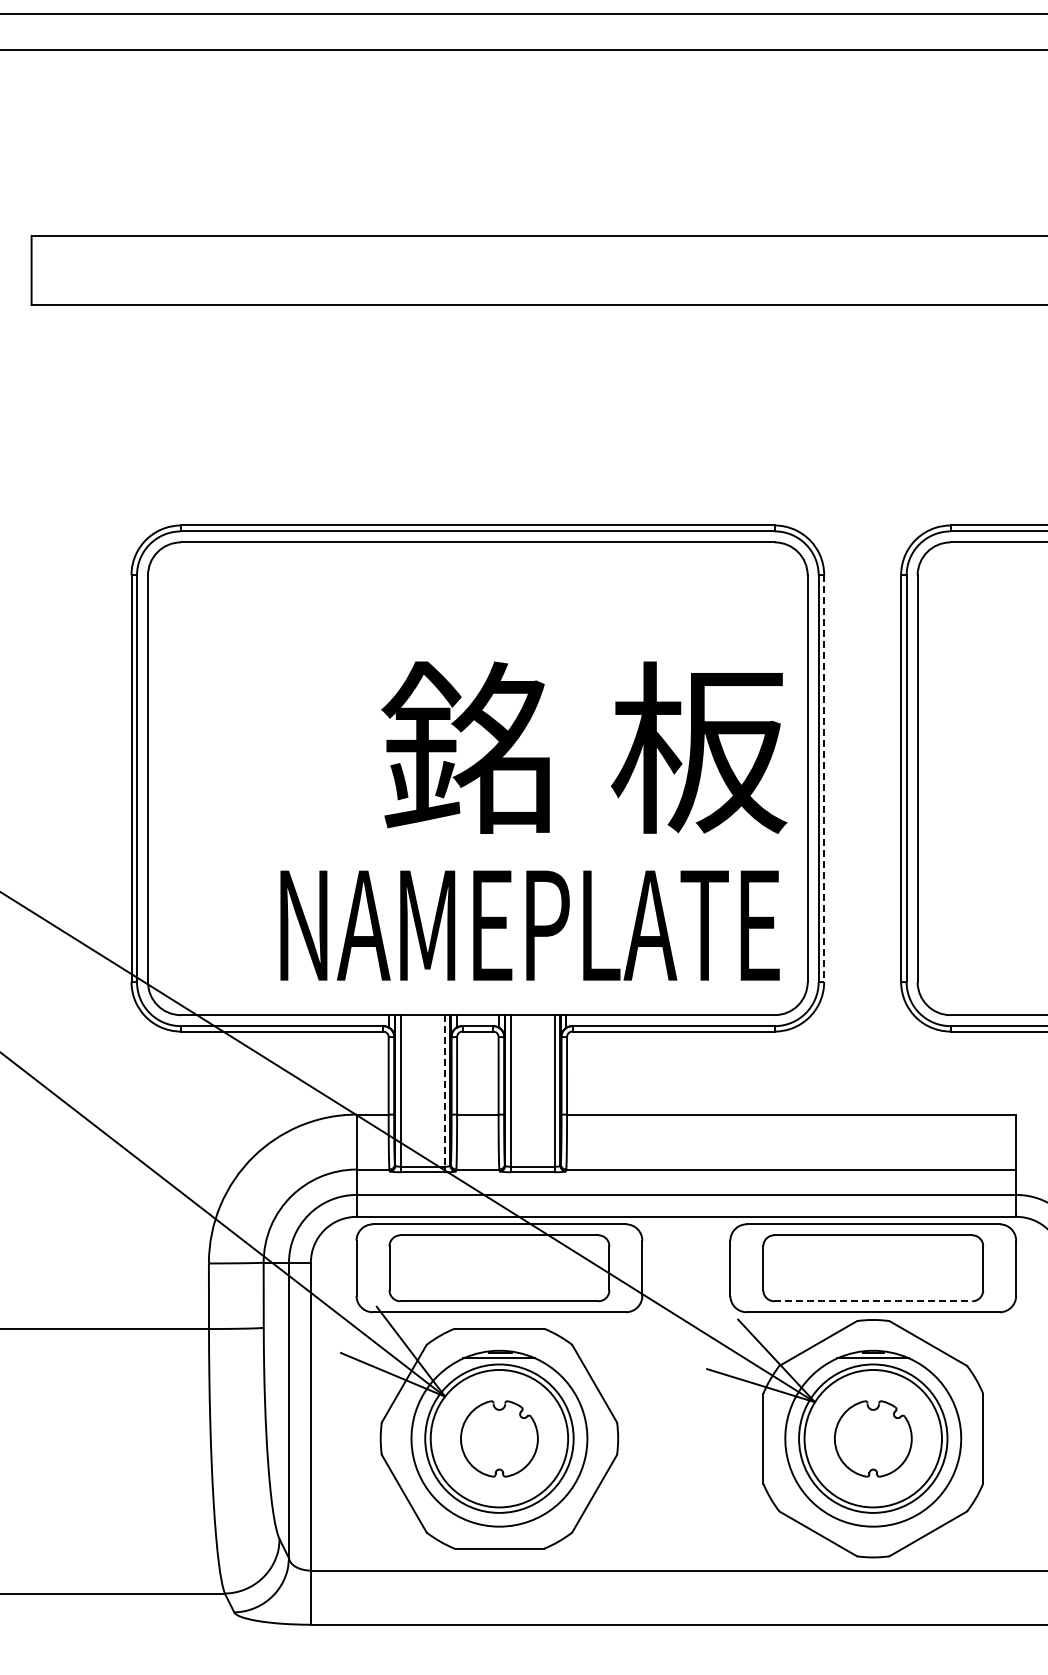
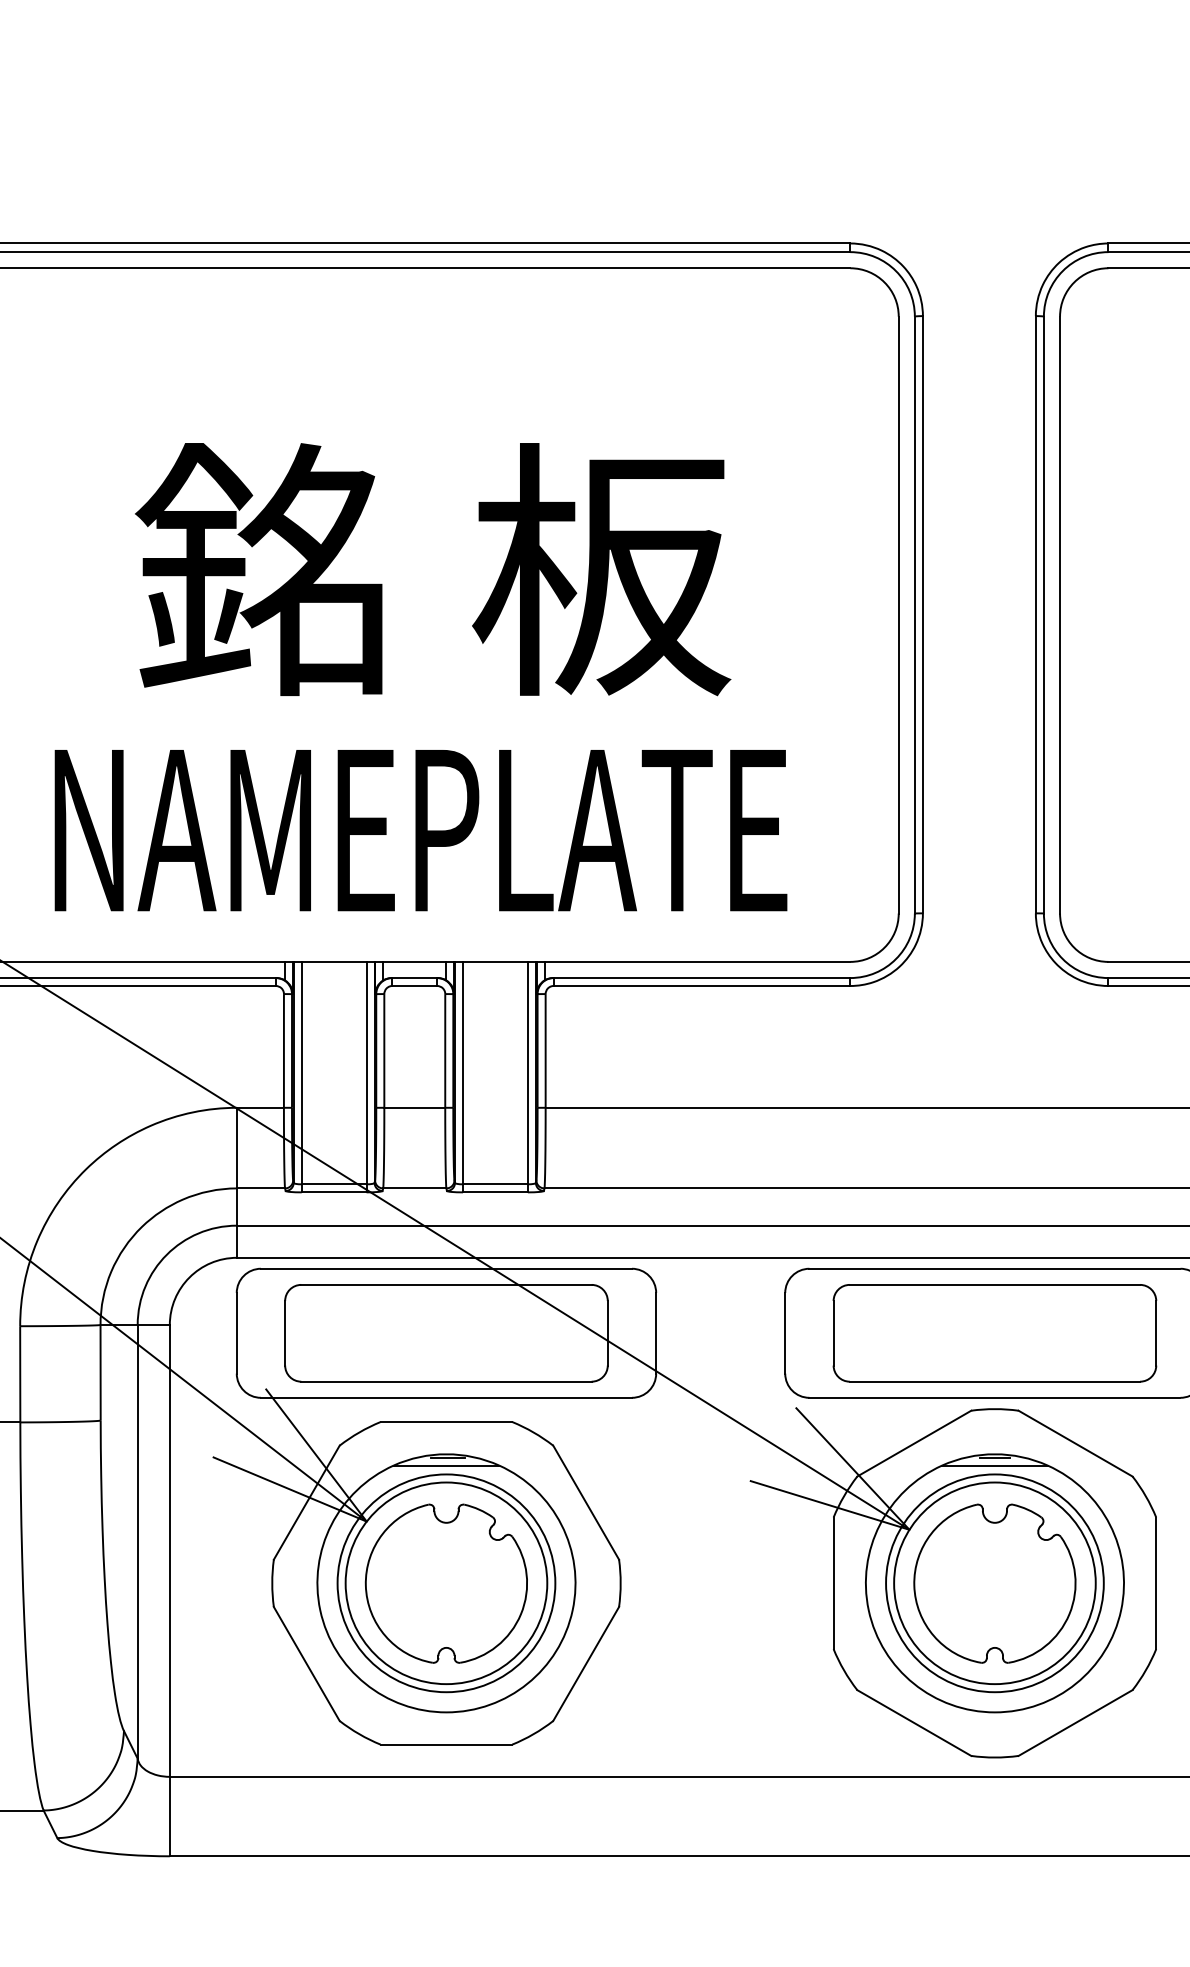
text: (584, 747) -> (433, 569), moved
line: (824, 778) -> (923, 614), dashed -> solid
text: (529, 925) -> (420, 830), moved
line: (444, 1090) -> (365, 1072), dashed -> solid
line: (873, 1301) -> (995, 1382), dashed -> solid
part: (499, 1438) -> (446, 1583), size x1.43
part: (873, 1438) -> (995, 1583), size x1.43

